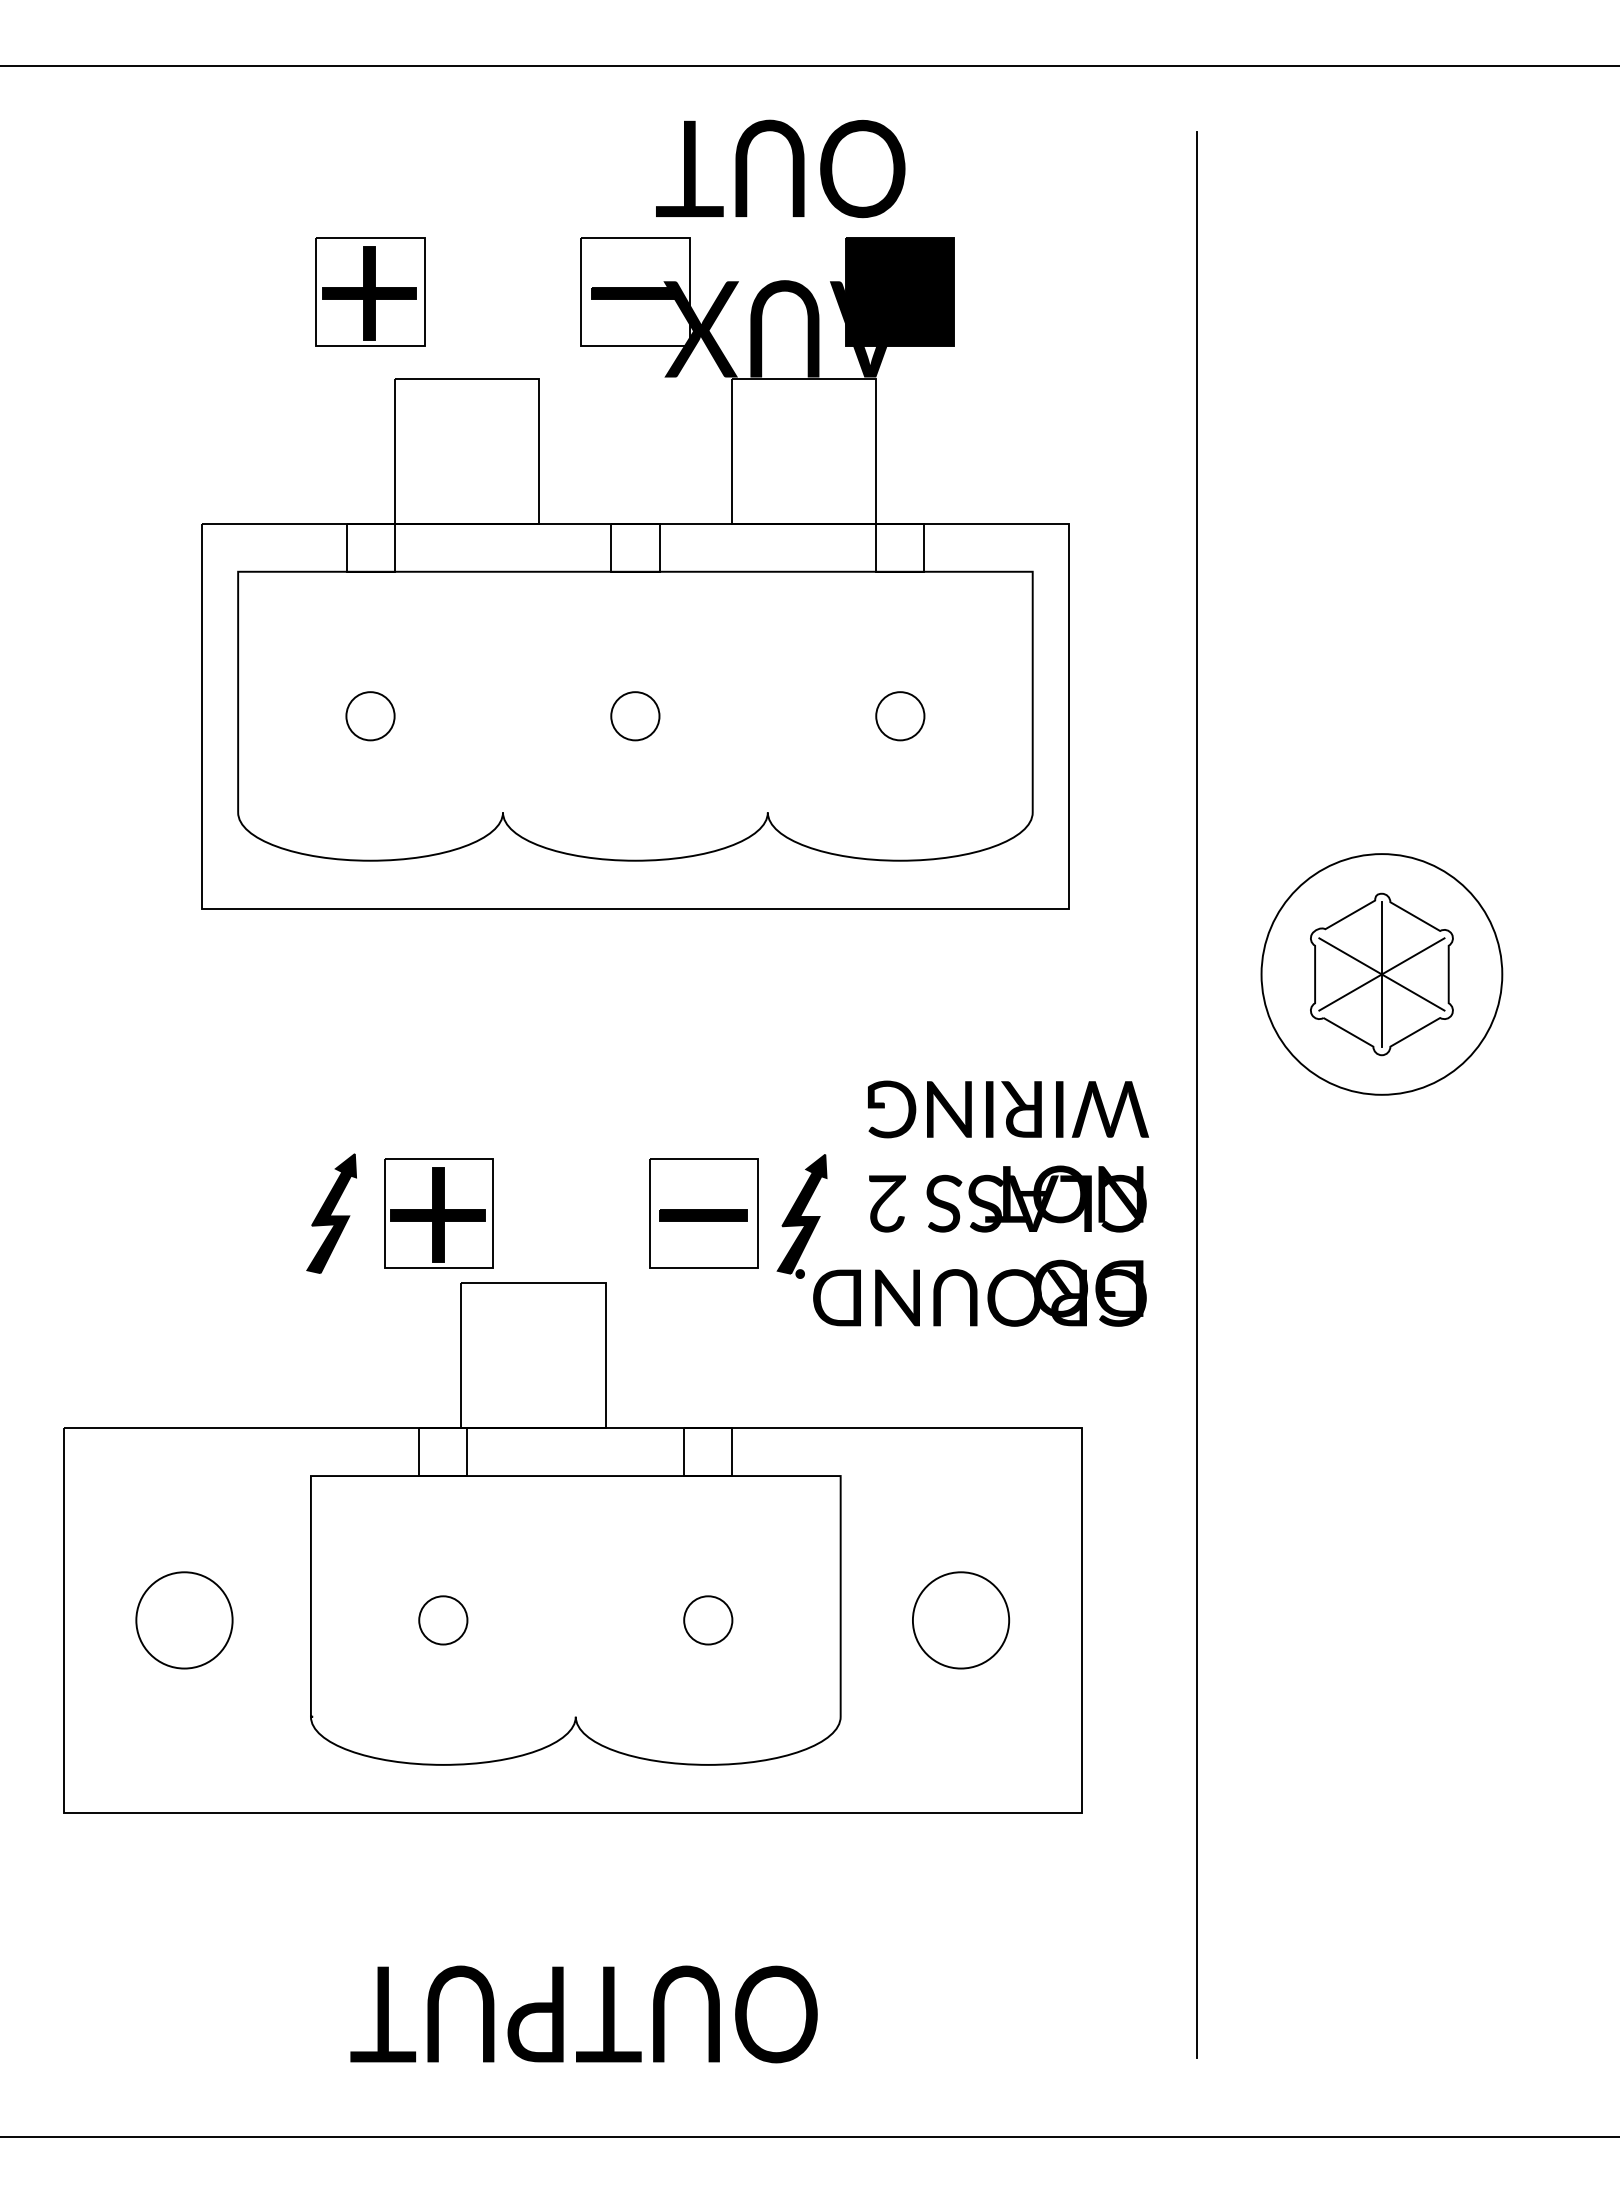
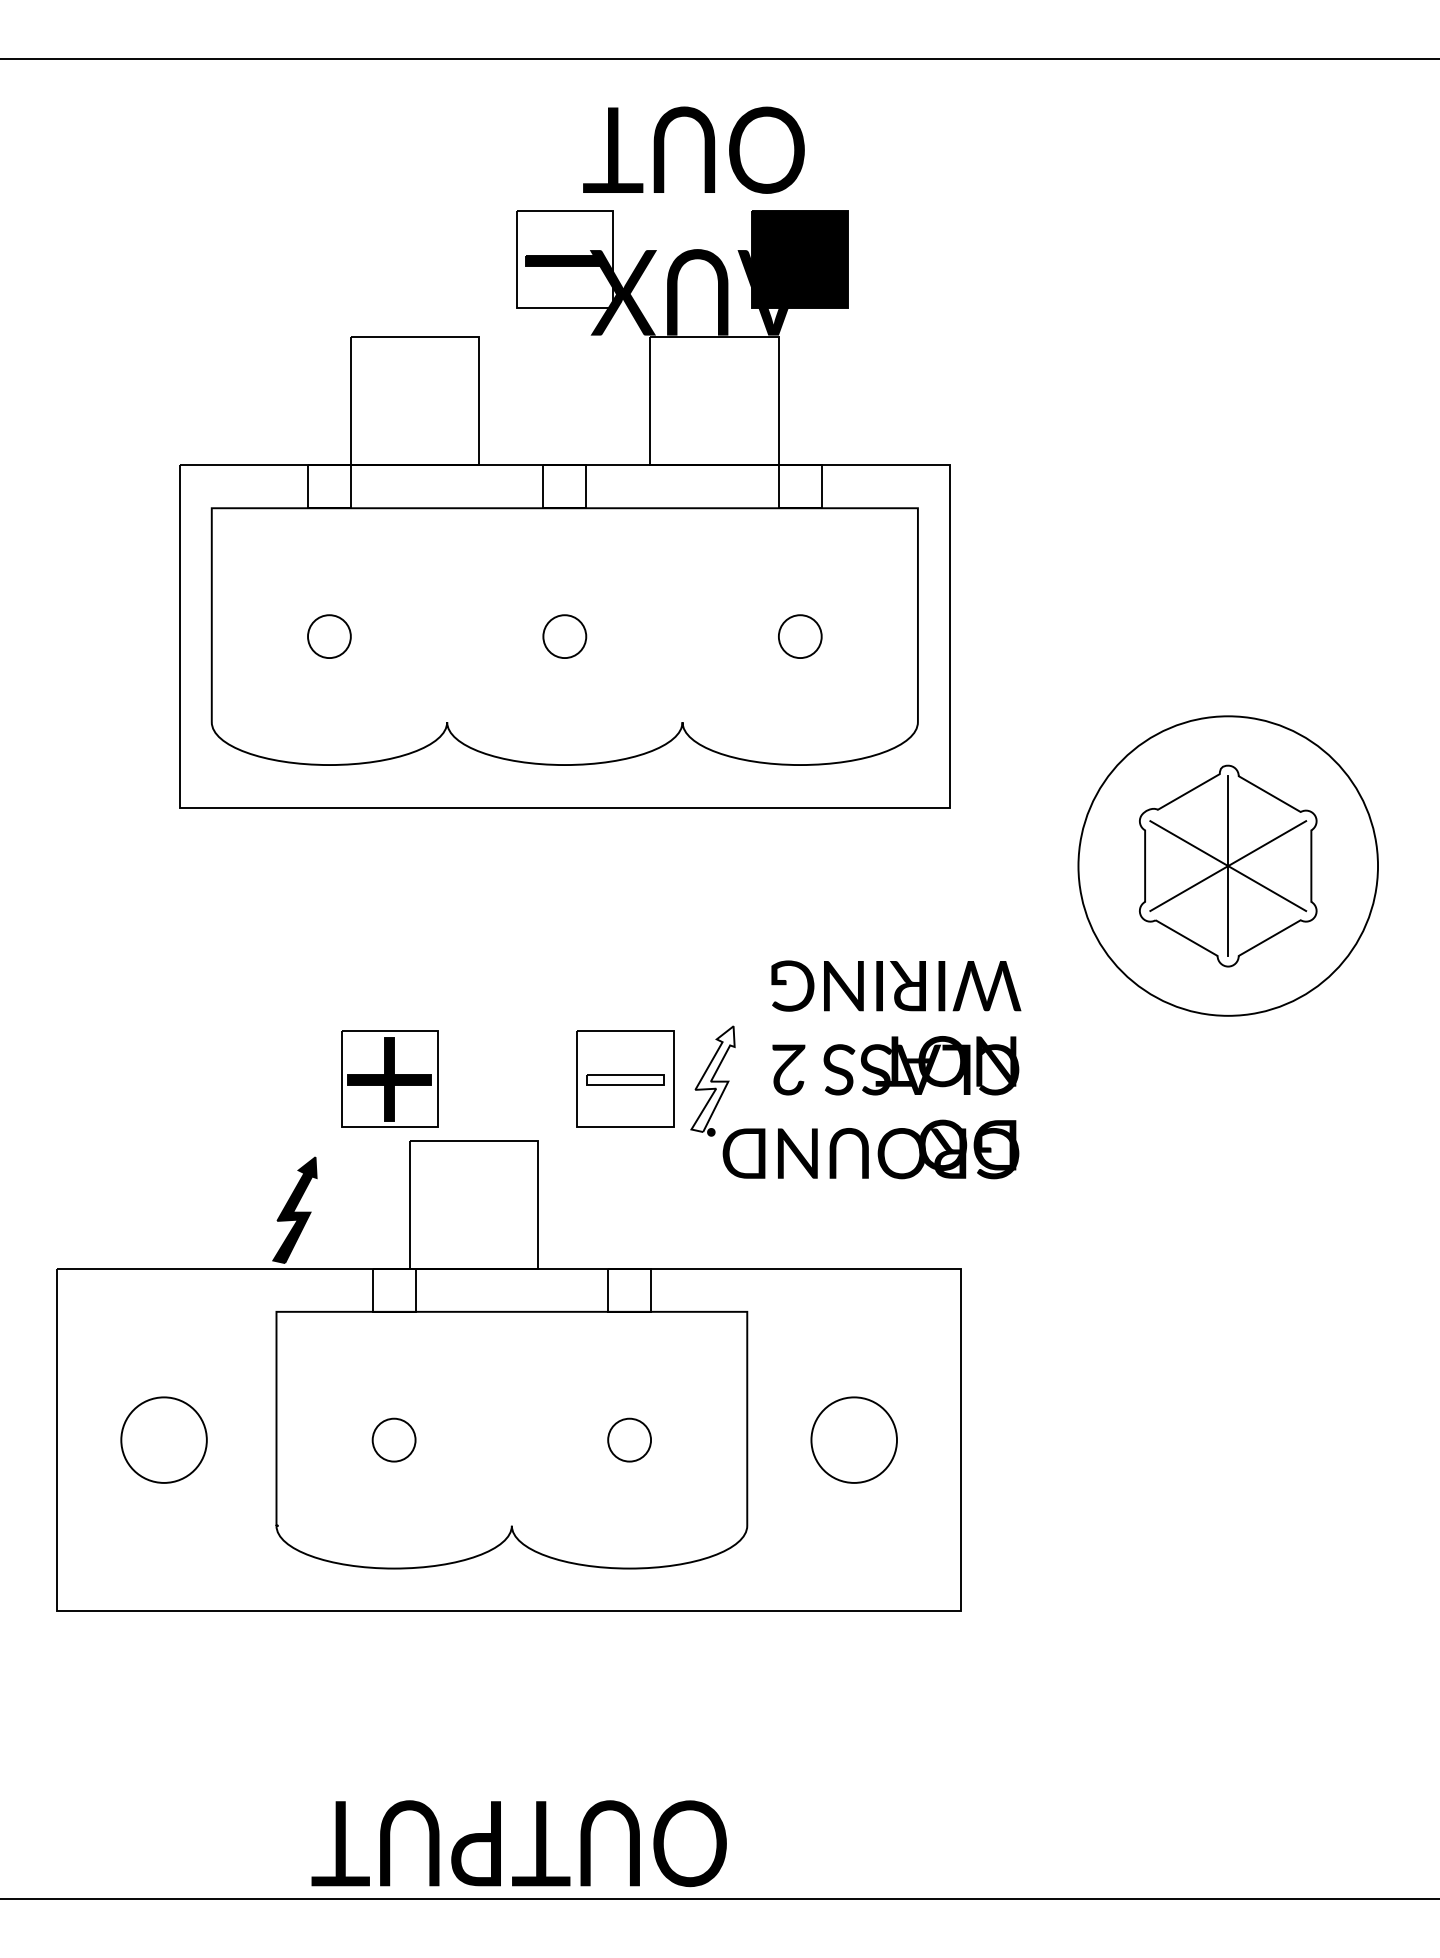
part: (370, 291) -> (329, 259), removed
part: (1381, 974) -> (1227, 866), size x1.4
line: (1197, 1094) -> (1064, 972), removed
part: (331, 1213) -> (294, 1210), moved
fill: (801, 1213) -> (712, 1078), removed
fill: (703, 1214) -> (625, 1079), removed
text: (583, 2014) -> (518, 1843), moved

